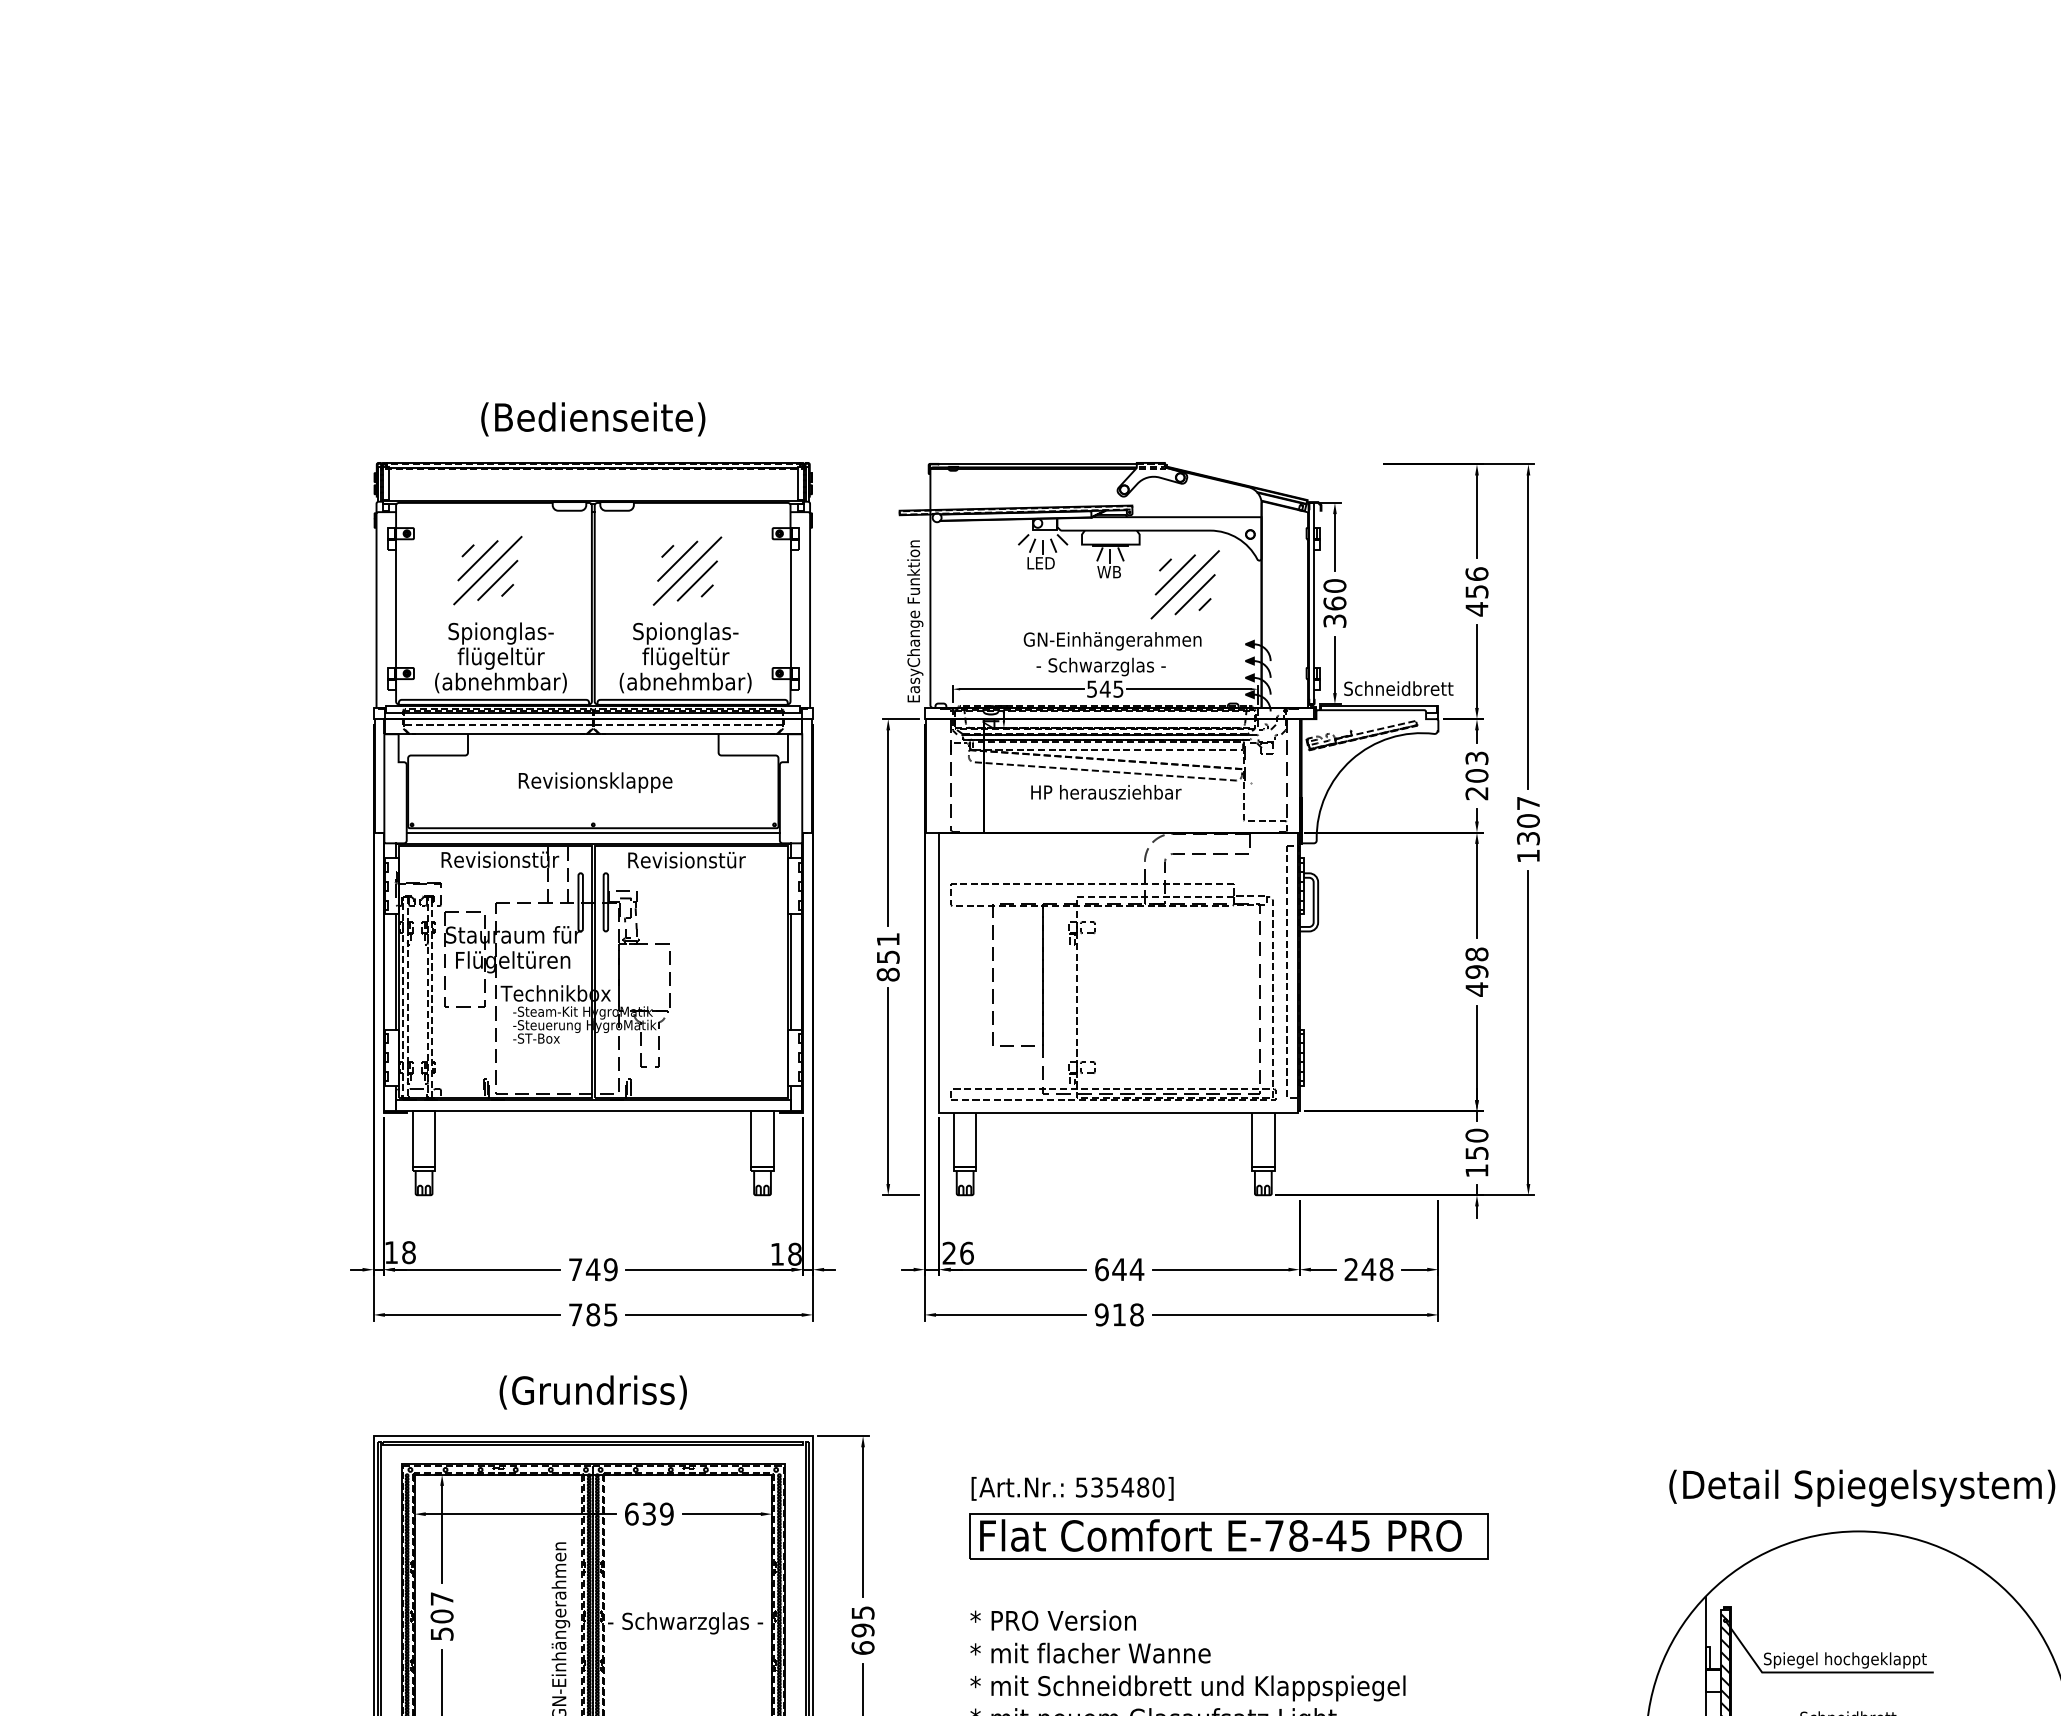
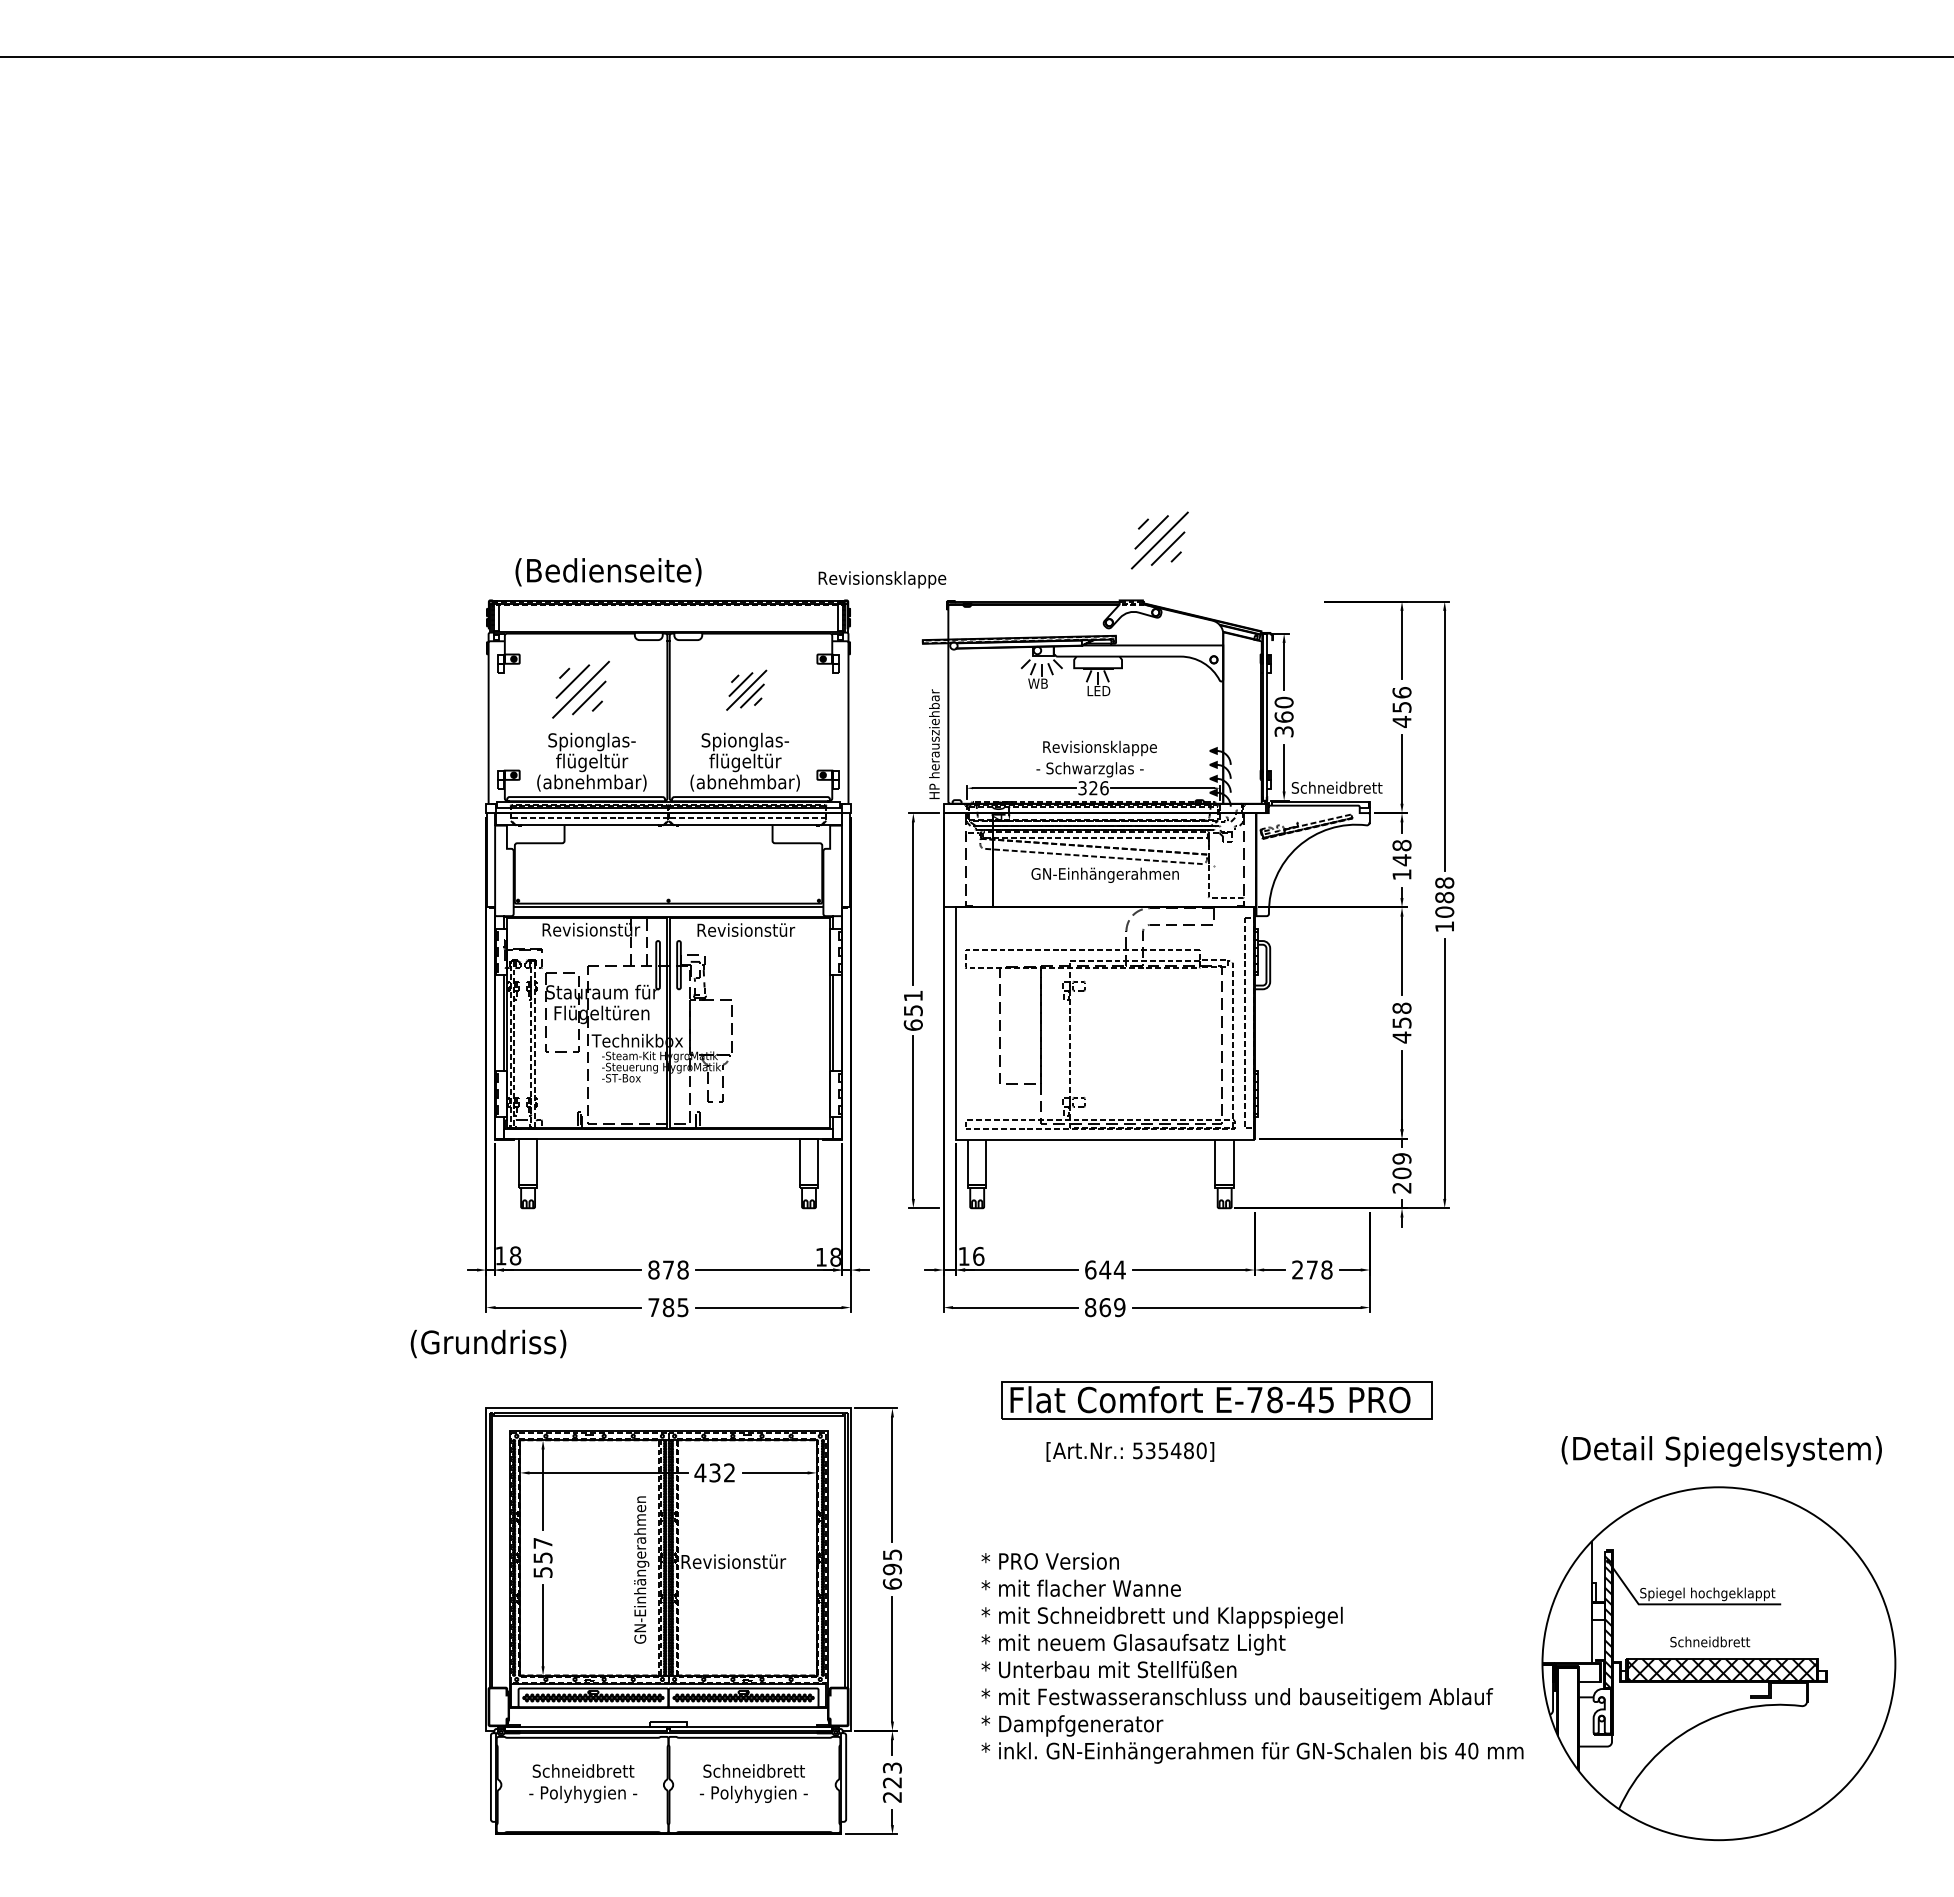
text: (593, 419) -> (608, 572), moved
text: (1040, 563) -> (1039, 683), LED -> WB
part: (687, 571) -> (746, 690), size x0.7
text: (1111, 572) -> (1098, 691), WB -> LED
part: (1184, 584) -> (1159, 540), moved
line: (395, 602) -> (504, 716), removed
line: (790, 602) -> (832, 716), removed
text: (914, 619) -> (935, 730), EasyChange Funktion -> HP herausziehbar
text: (1112, 641) -> (1099, 748), GN-Einhängerahmen -> Revisionsklappe
text: (1105, 689) -> (1093, 788), 545 -> 326
text: (1476, 776) -> (1401, 860), 203 -> 148
text: (595, 782) -> (882, 579), moved
text: (1118, 793) -> (1104, 874), HP herausziehbar -> GN-Einhängerahmen
text: (1528, 820) -> (1444, 897), 1307 -> 1088
text: (1476, 971) -> (1401, 1022), 498 -> 458
text: (887, 973) -> (912, 1024), 851 -> 651
text: (1476, 1153) -> (1401, 1173), 150 -> 209
text: (948, 1252) -> (963, 1255), 26 -> 16
text: (593, 1269) -> (668, 1269), 749 -> 878
text: (1369, 1269) -> (1312, 1269), 248 -> 278
text: (1118, 1314) -> (1104, 1307), 918 -> 869
text: (593, 1391) -> (488, 1343), moved
text: (1072, 1488) -> (1130, 1451), moved
text: (648, 1513) -> (714, 1472), 639 -> 432
part: (1228, 1536) -> (1216, 1400), moved
text: (441, 1616) -> (542, 1557), 507 -> 557
text: (684, 1623) -> (744, 1563), - Schwarzglas - -> Revisionstür

